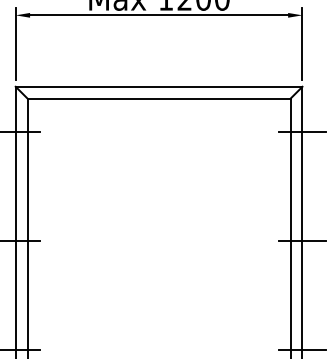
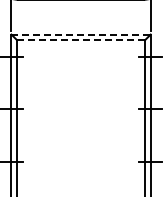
line: (159, 86) -> (81, 34), solid -> dashed
line: (159, 98) -> (81, 40), solid -> dashed

